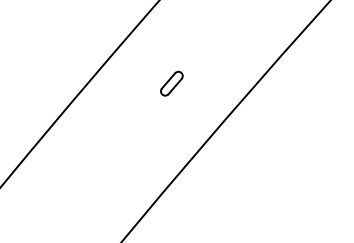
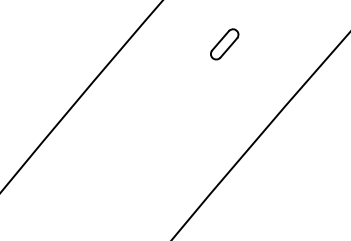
part: (171, 83) -> (224, 44), moved

